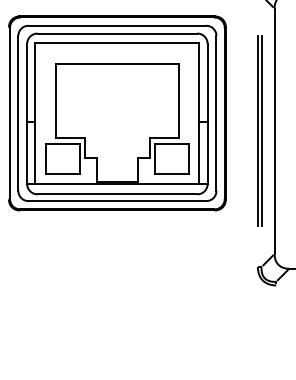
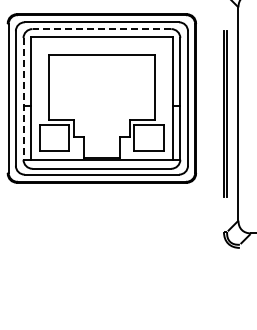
line: (116, 34) -> (101, 29), solid -> dashed
line: (27, 113) -> (23, 98), solid -> dashed

